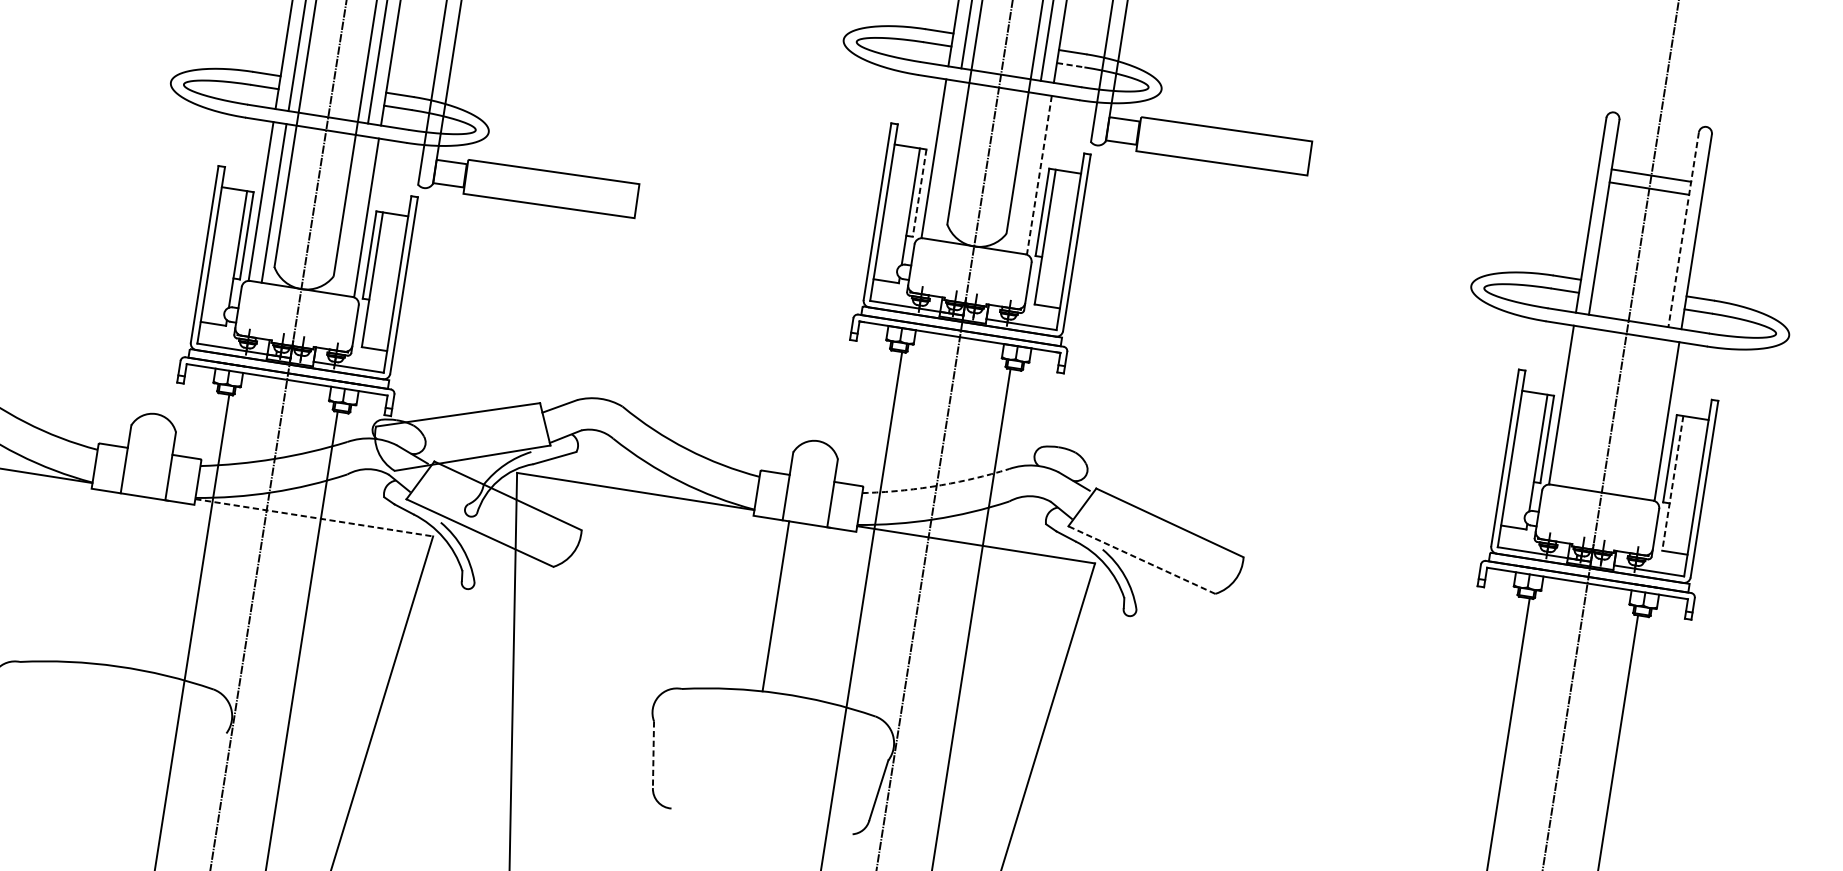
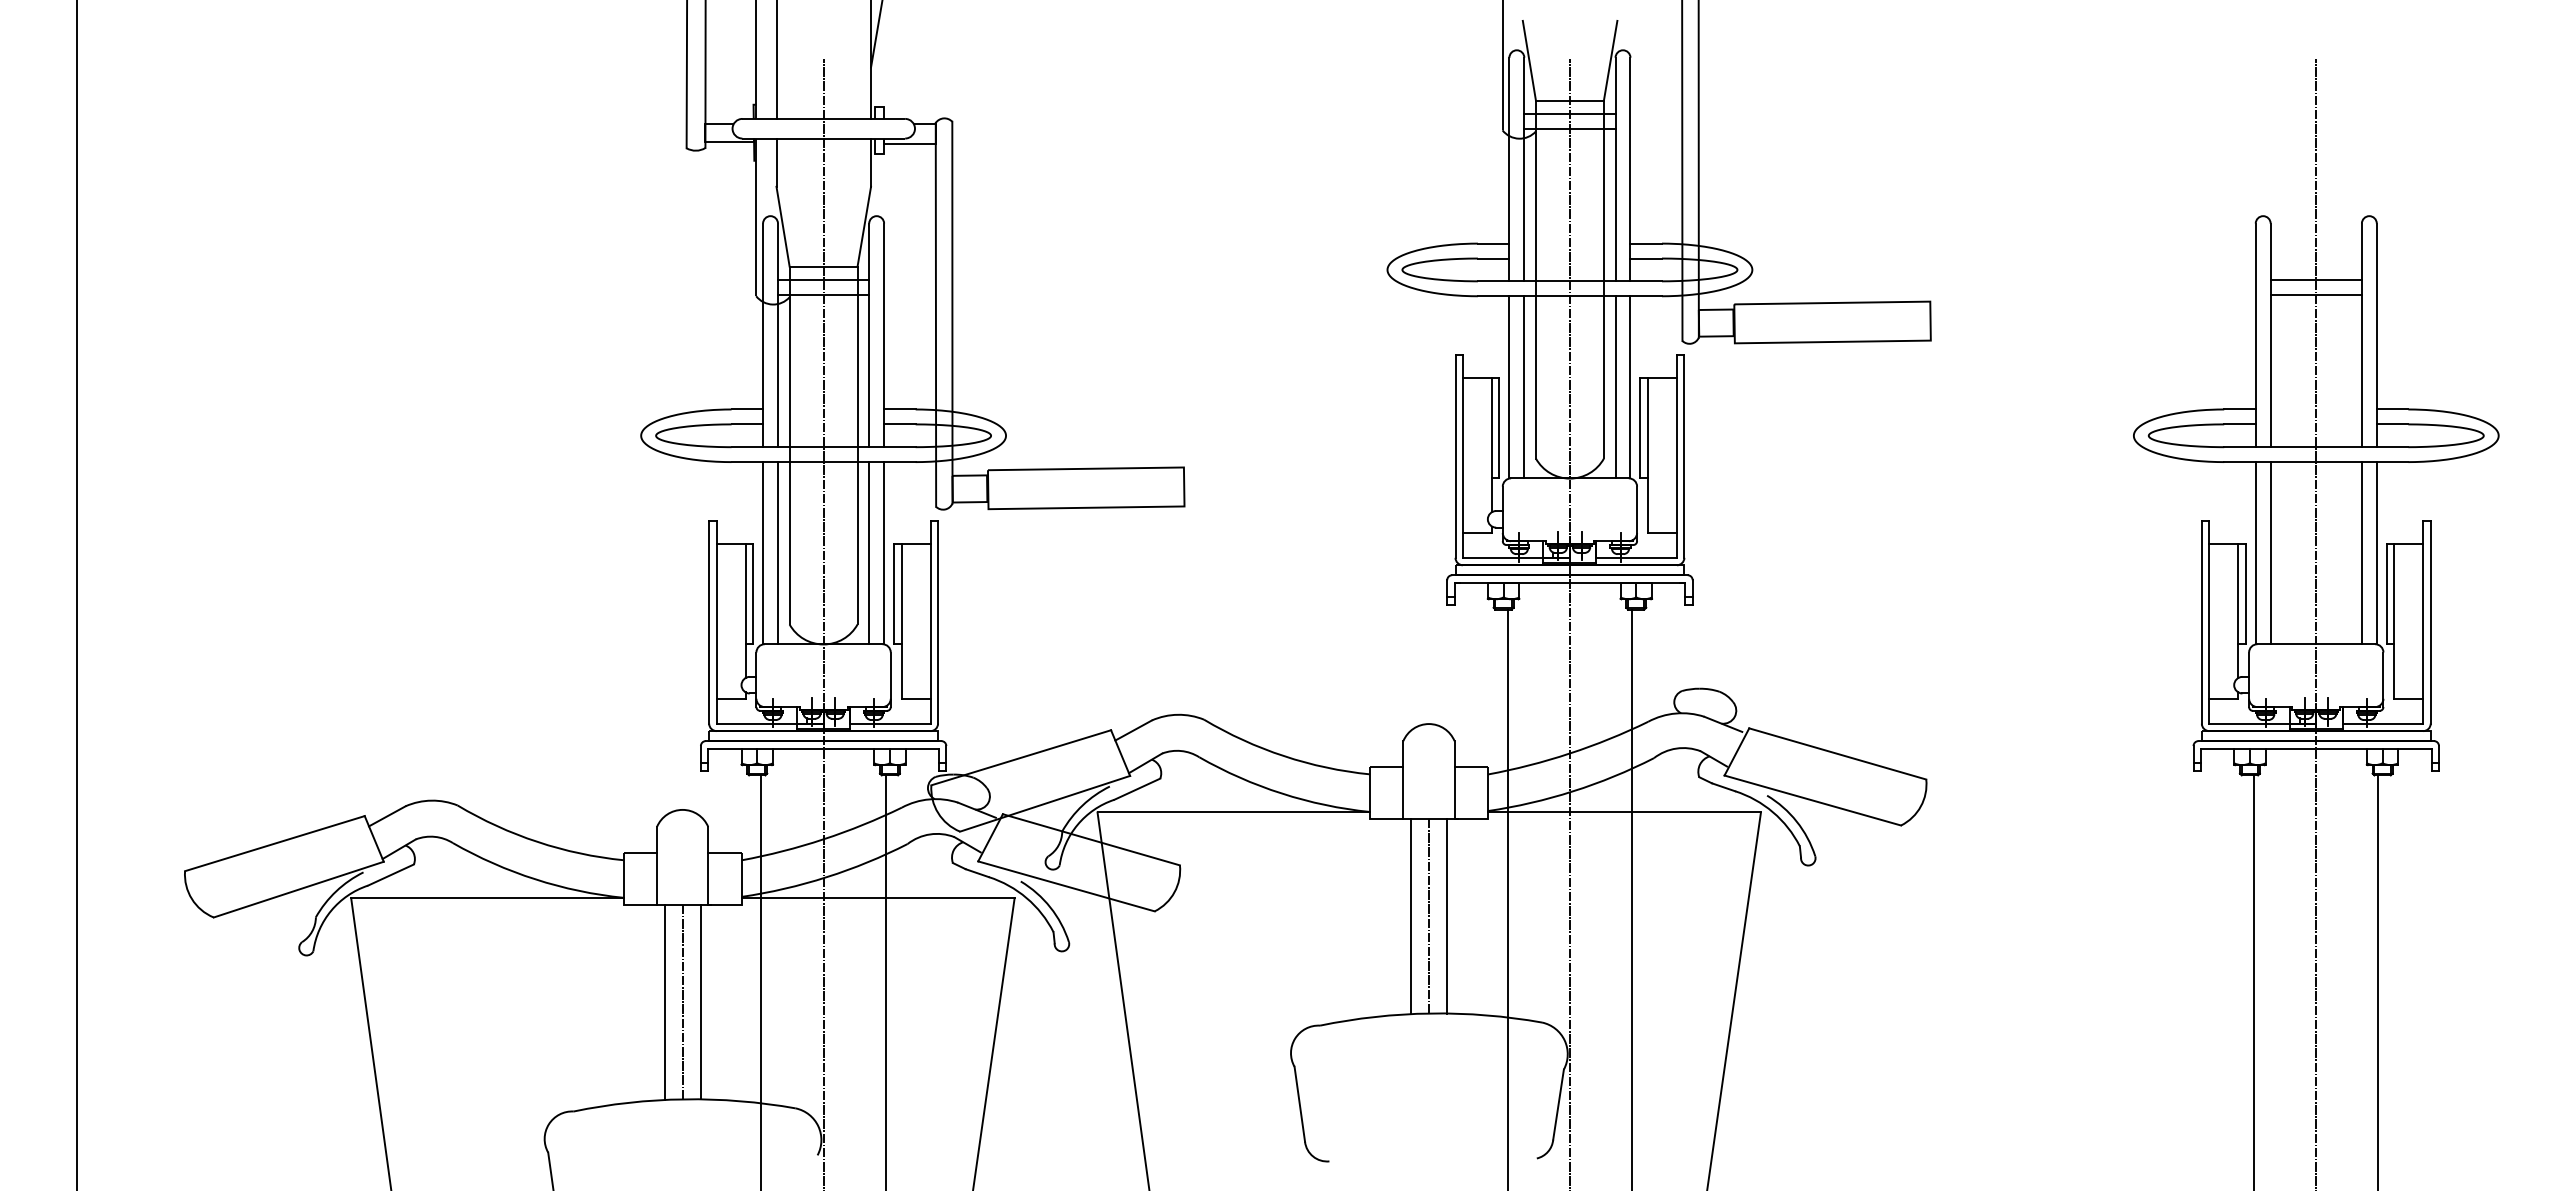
line: (1070, 65) -> (1646, 258), dashed -> solid
line: (947, 160) -> (1524, 387), added
line: (1026, 173) -> (1615, 387), added
line: (1039, 175) -> (1630, 387), dashed -> solid
line: (919, 193) -> (1499, 428), dashed -> solid
line: (353, 216) -> (869, 553), added
line: (1683, 229) -> (2361, 335), dashed -> solid
line: (1574, 407) -> (2270, 553), added
line: (1653, 419) -> (2361, 553), added
line: (1673, 483) -> (2394, 621), dashed -> solid
arc: (936, 485) -> (1569, 753), dashed -> solid
line: (314, 517) -> (878, 898), dashed -> solid
line: (1141, 560) -> (1812, 800), dashed -> solid
line: (114, 578) -> (664, 1001), added
line: (129, 580) -> (682, 1001), added
line: (146, 583) -> (701, 1001), added
line: (791, 608) -> (1428, 916), added
line: (807, 611) -> (1447, 916), added
line: (653, 754) -> (1299, 1104), dashed -> solid

